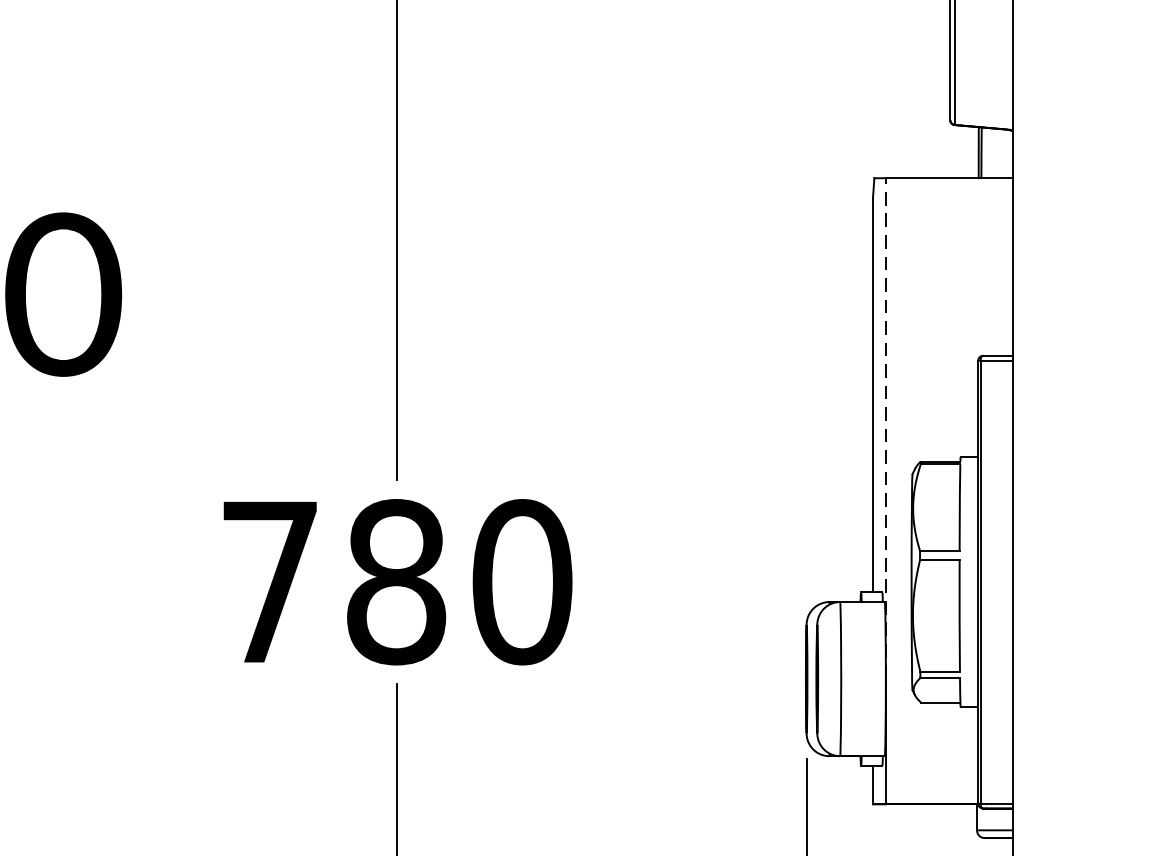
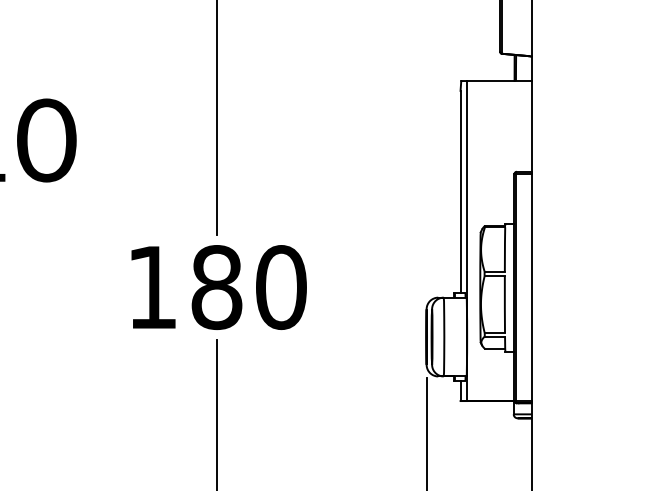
line: (886, 427) -> (467, 208), dashed -> solid
text: (270, 582) -> (152, 287), 780 -> 180

